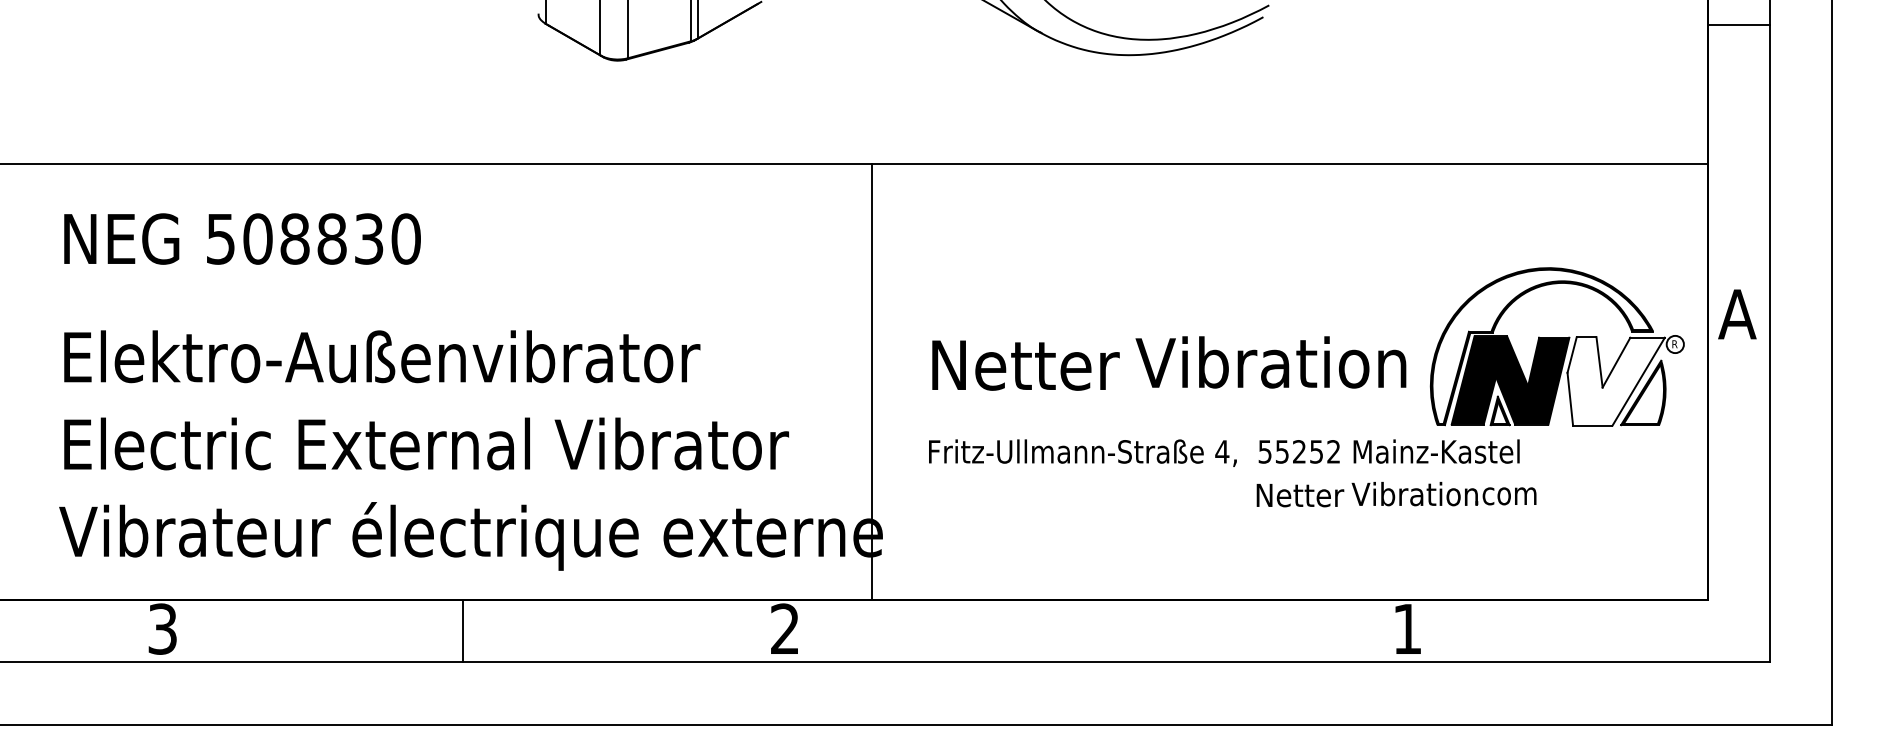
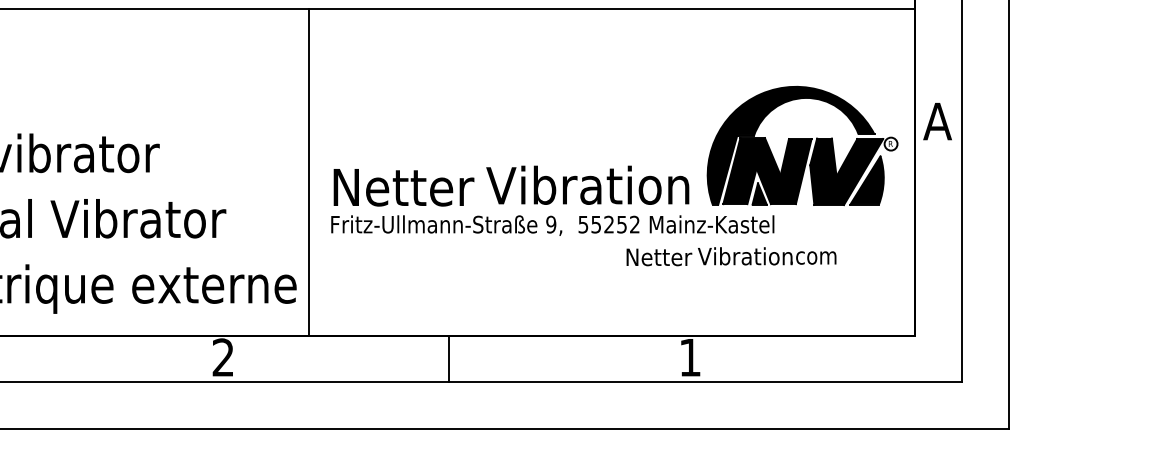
fill: (1541, 346) -> (790, 145), added
text: (1169, 363) -> (511, 186), moved
fill: (1615, 381) -> (846, 171), added
line: (871, 382) -> (308, 172), moved
fill: (1643, 393) -> (867, 180), added
fill: (1499, 412) -> (759, 195), added
text: (1222, 451) -> (551, 224), 4, -> 9,
text: (1396, 494) -> (731, 256), moved
line: (1085, 631) -> (448, 359), added

